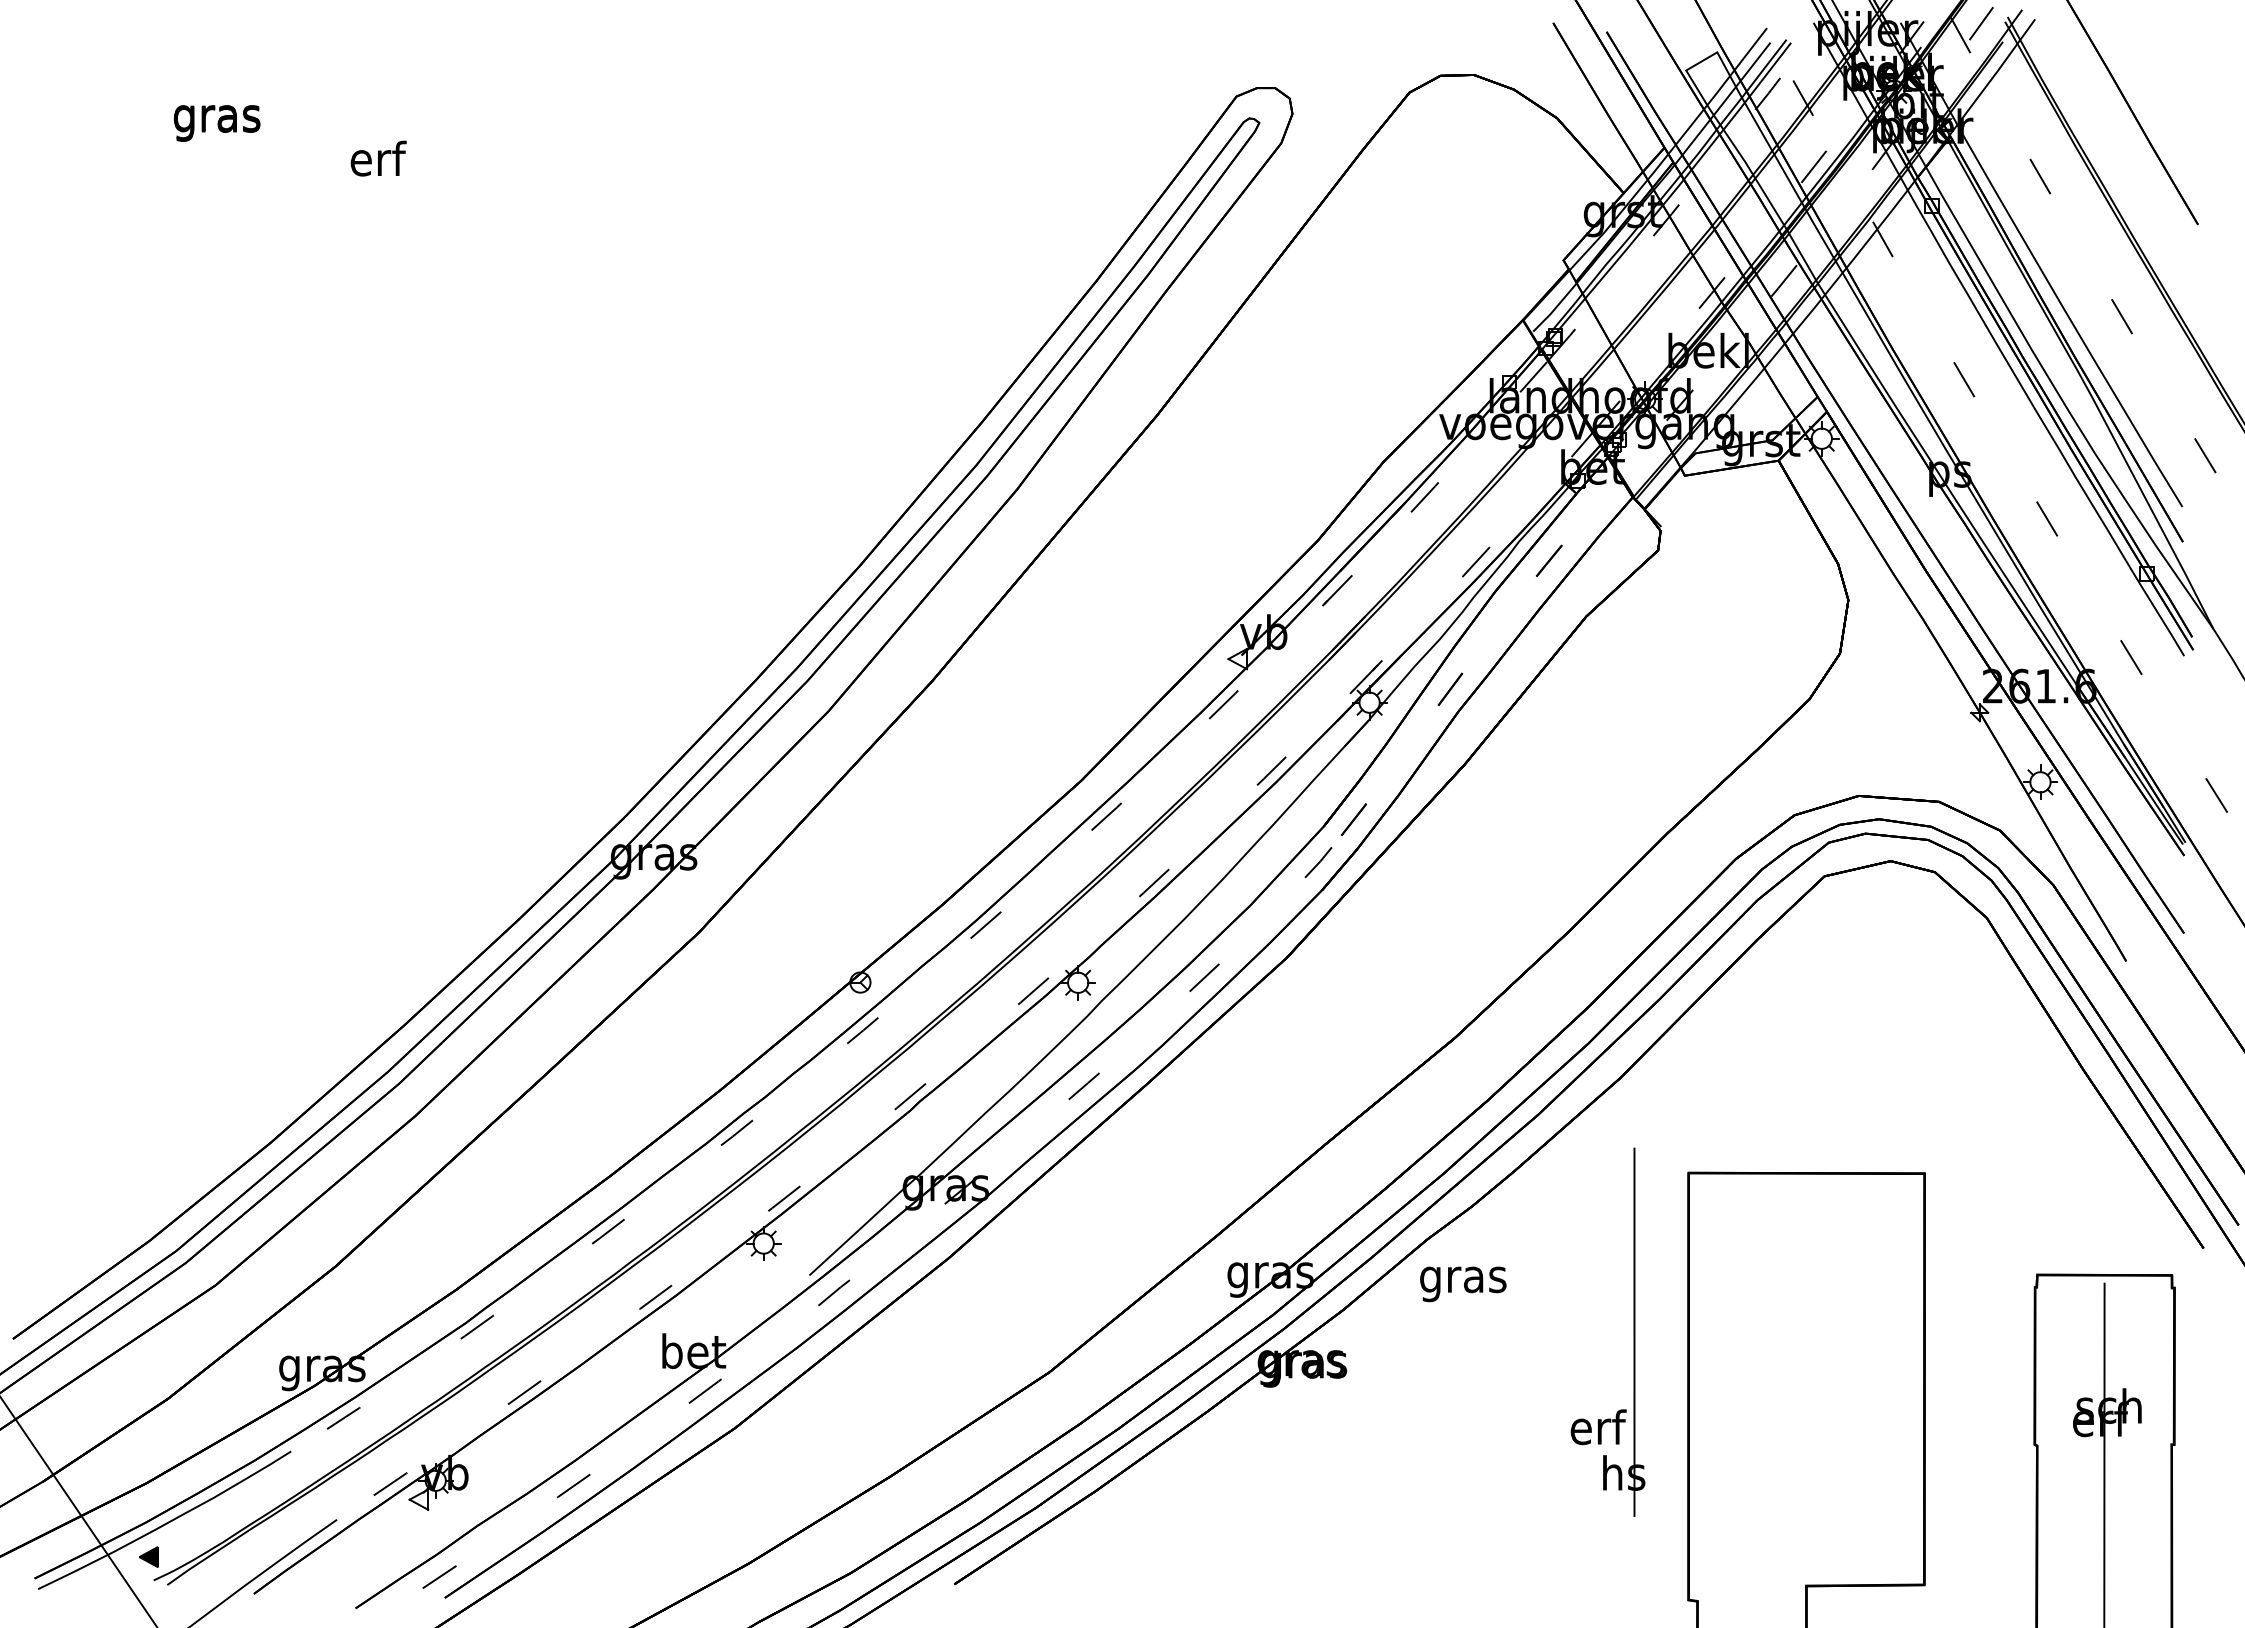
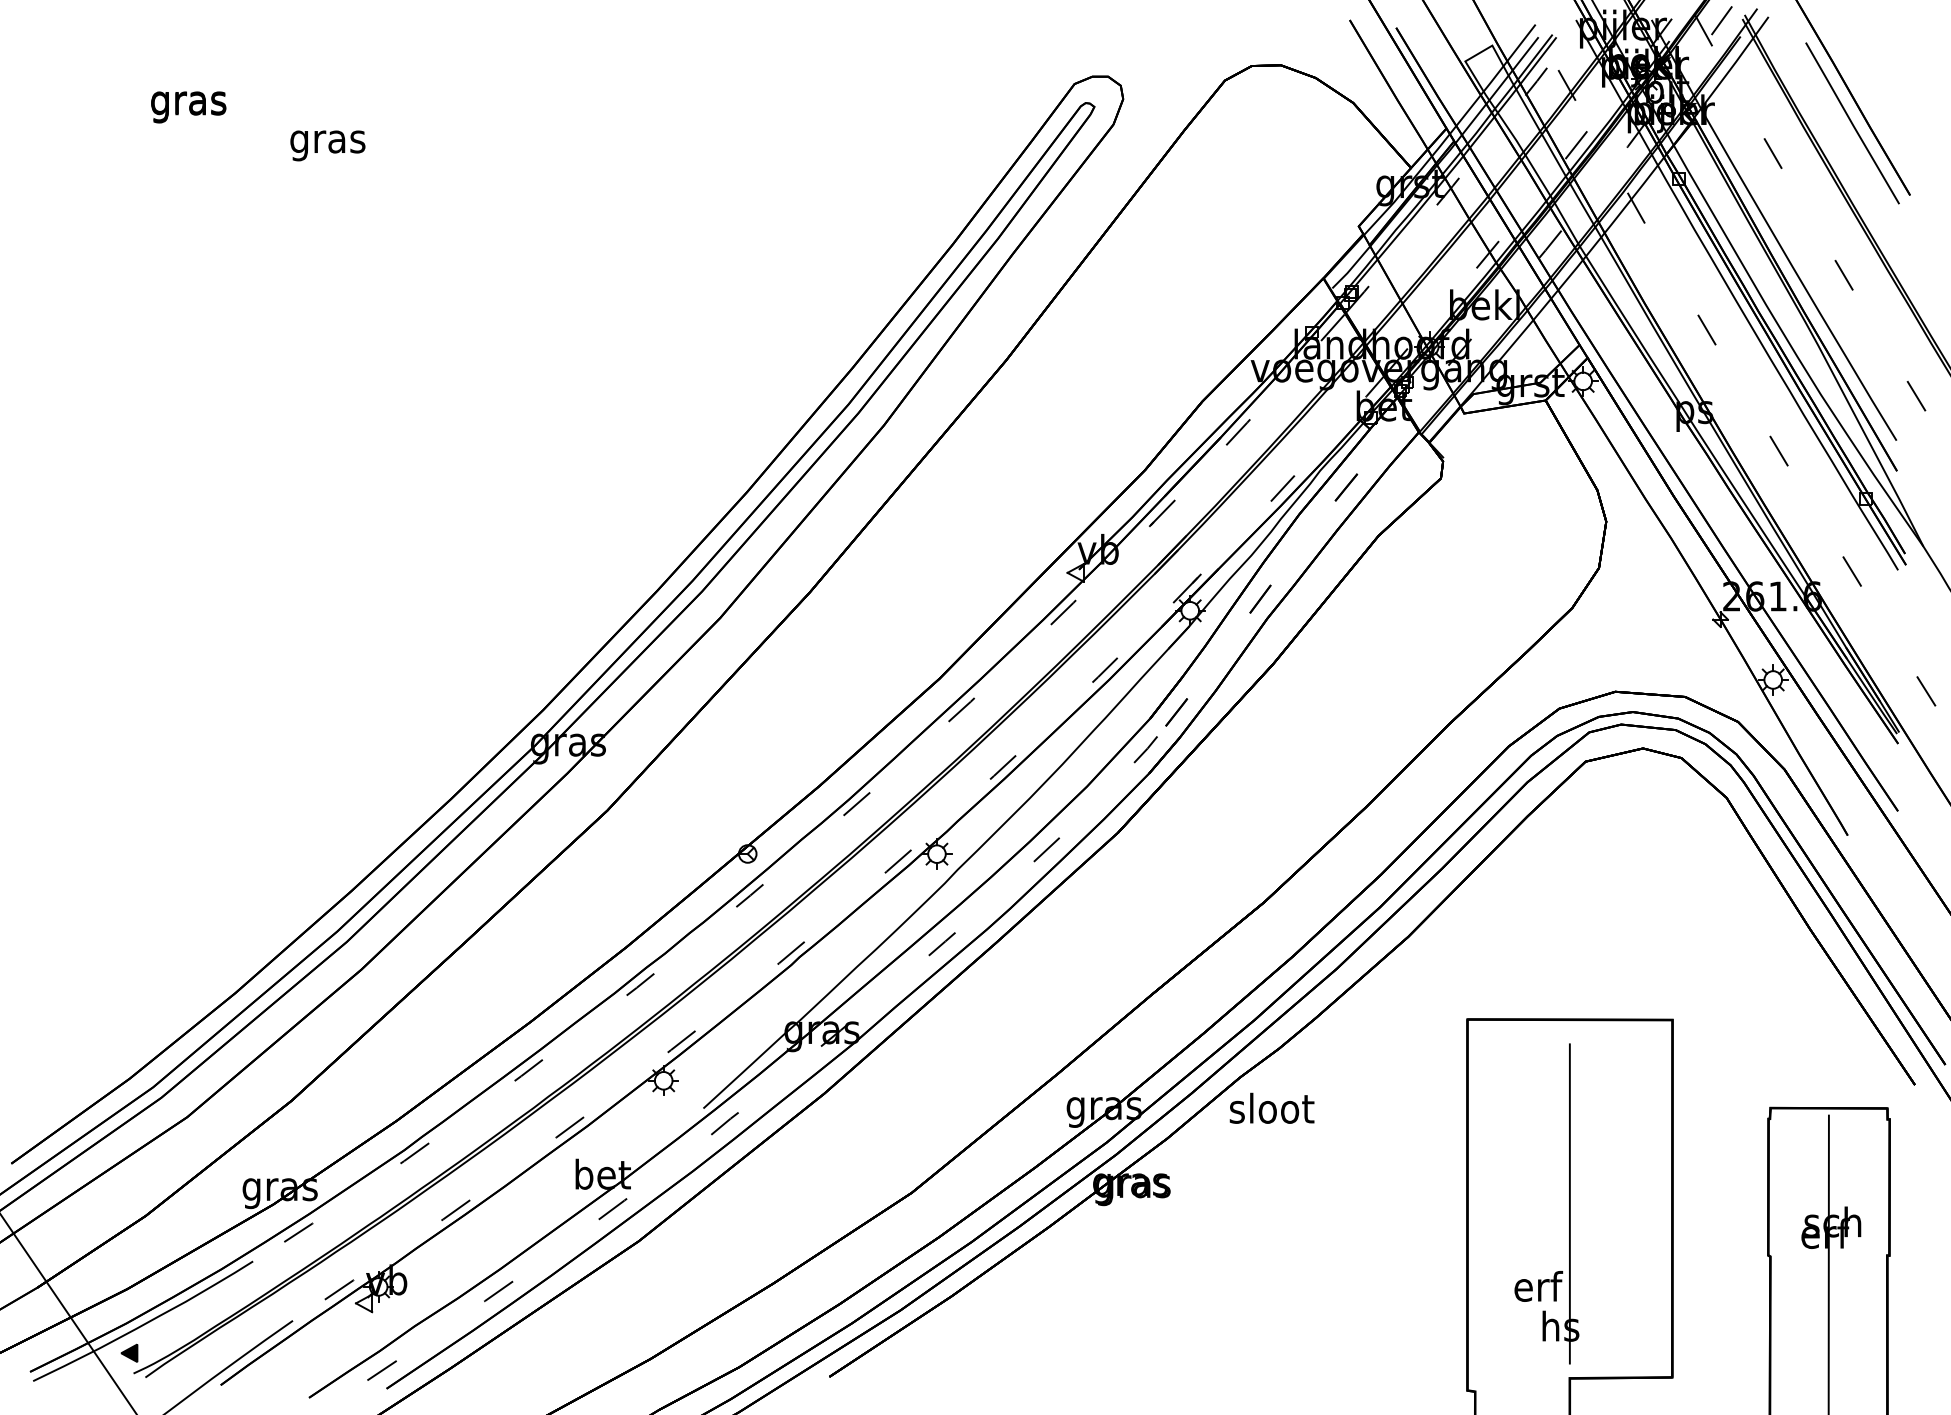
line: (2131, 141) -> (1852, 123), added
text: (377, 162) -> (328, 141), erf -> gras
text: (1463, 1279) -> (1271, 1112), gras -> sloot
part: (1633, 1331) -> (1569, 1203), moved

